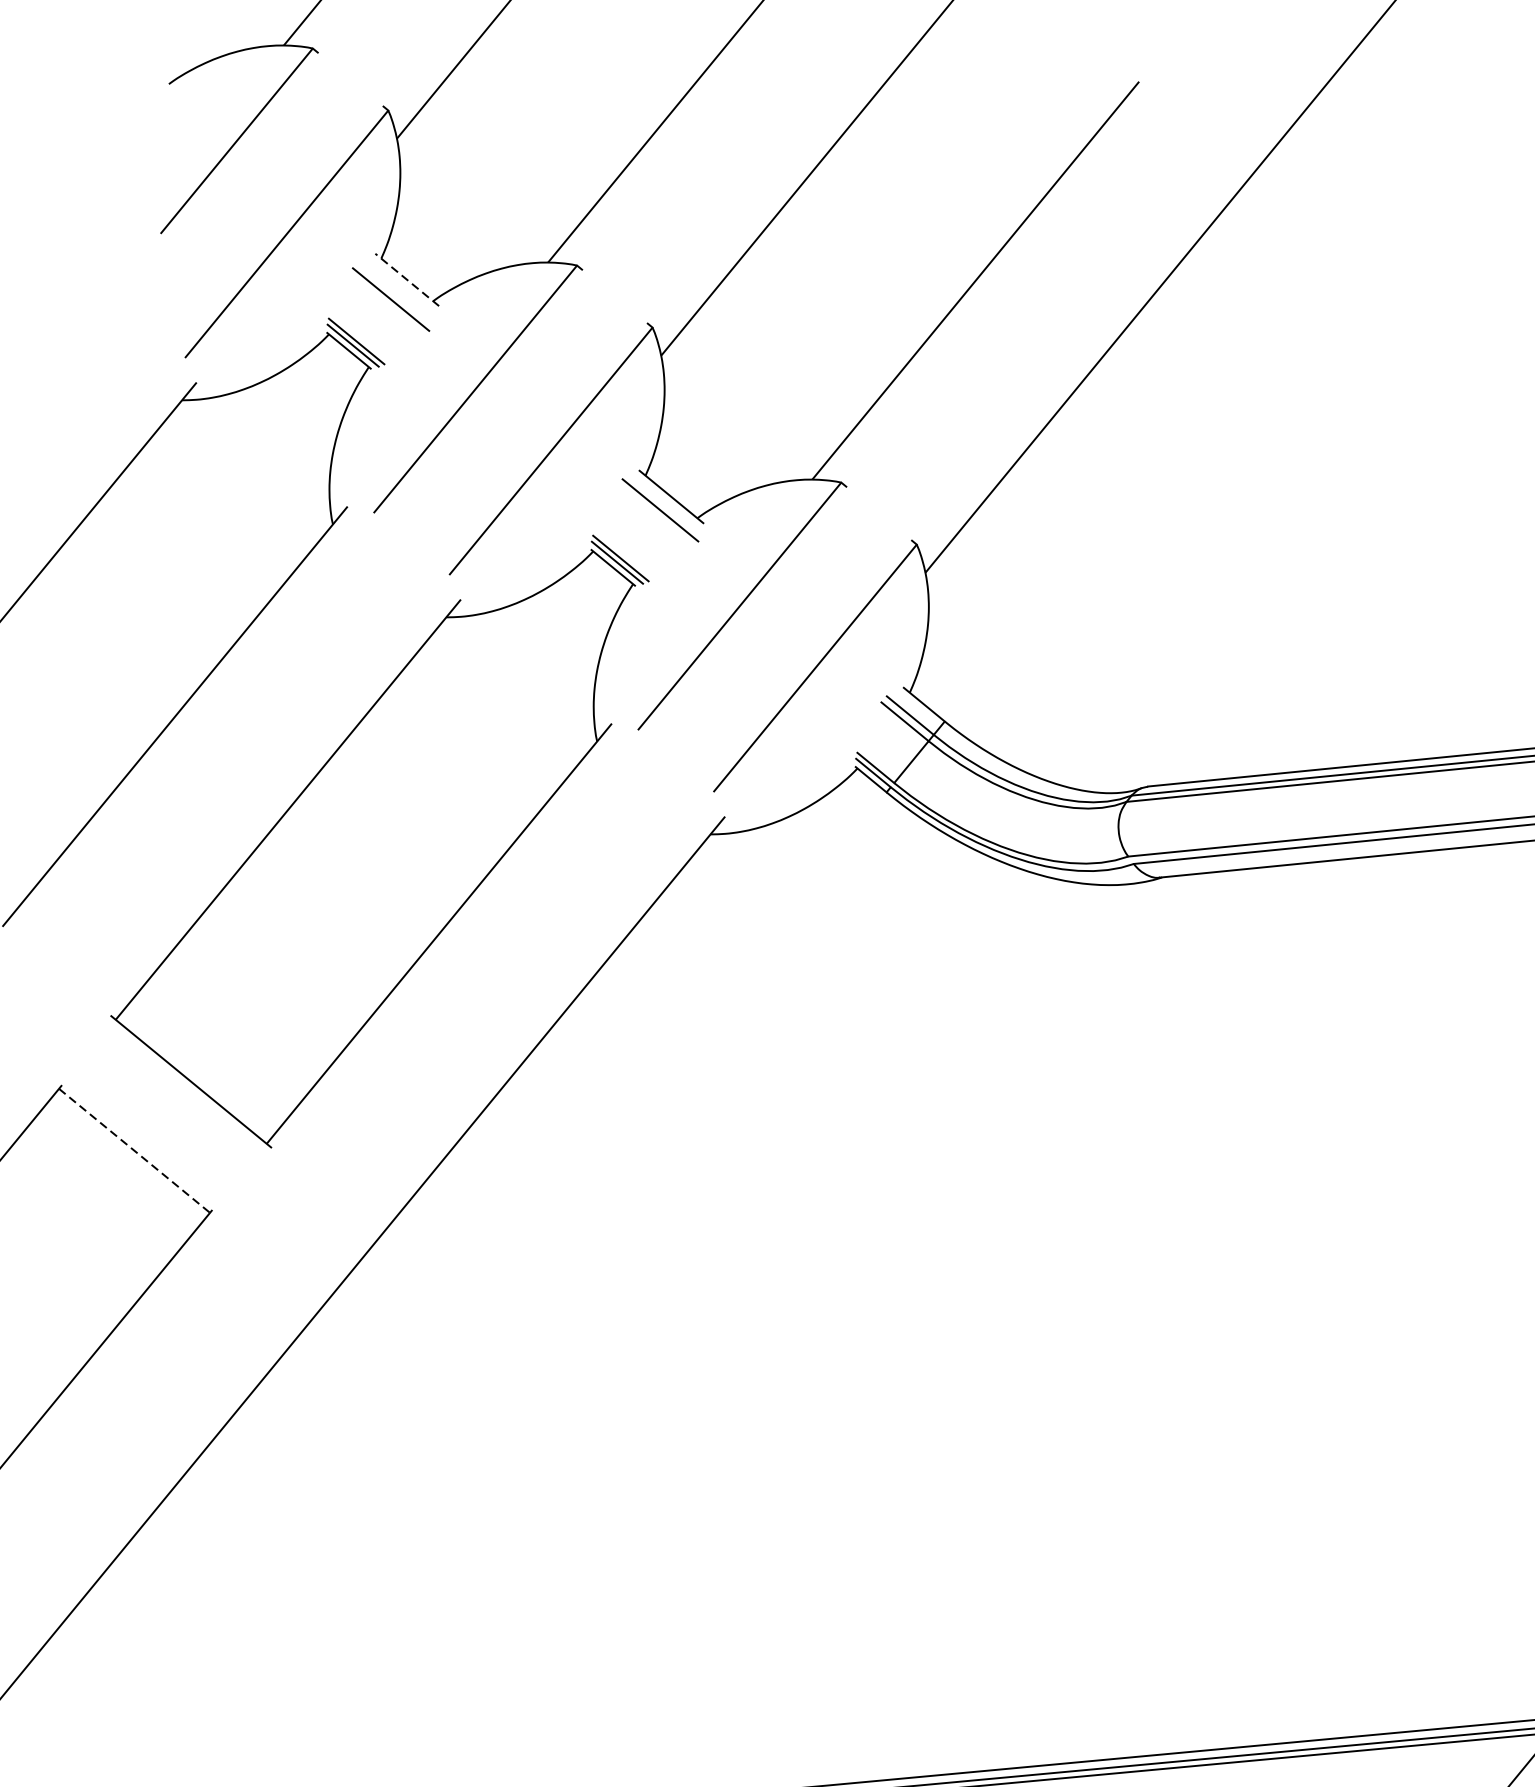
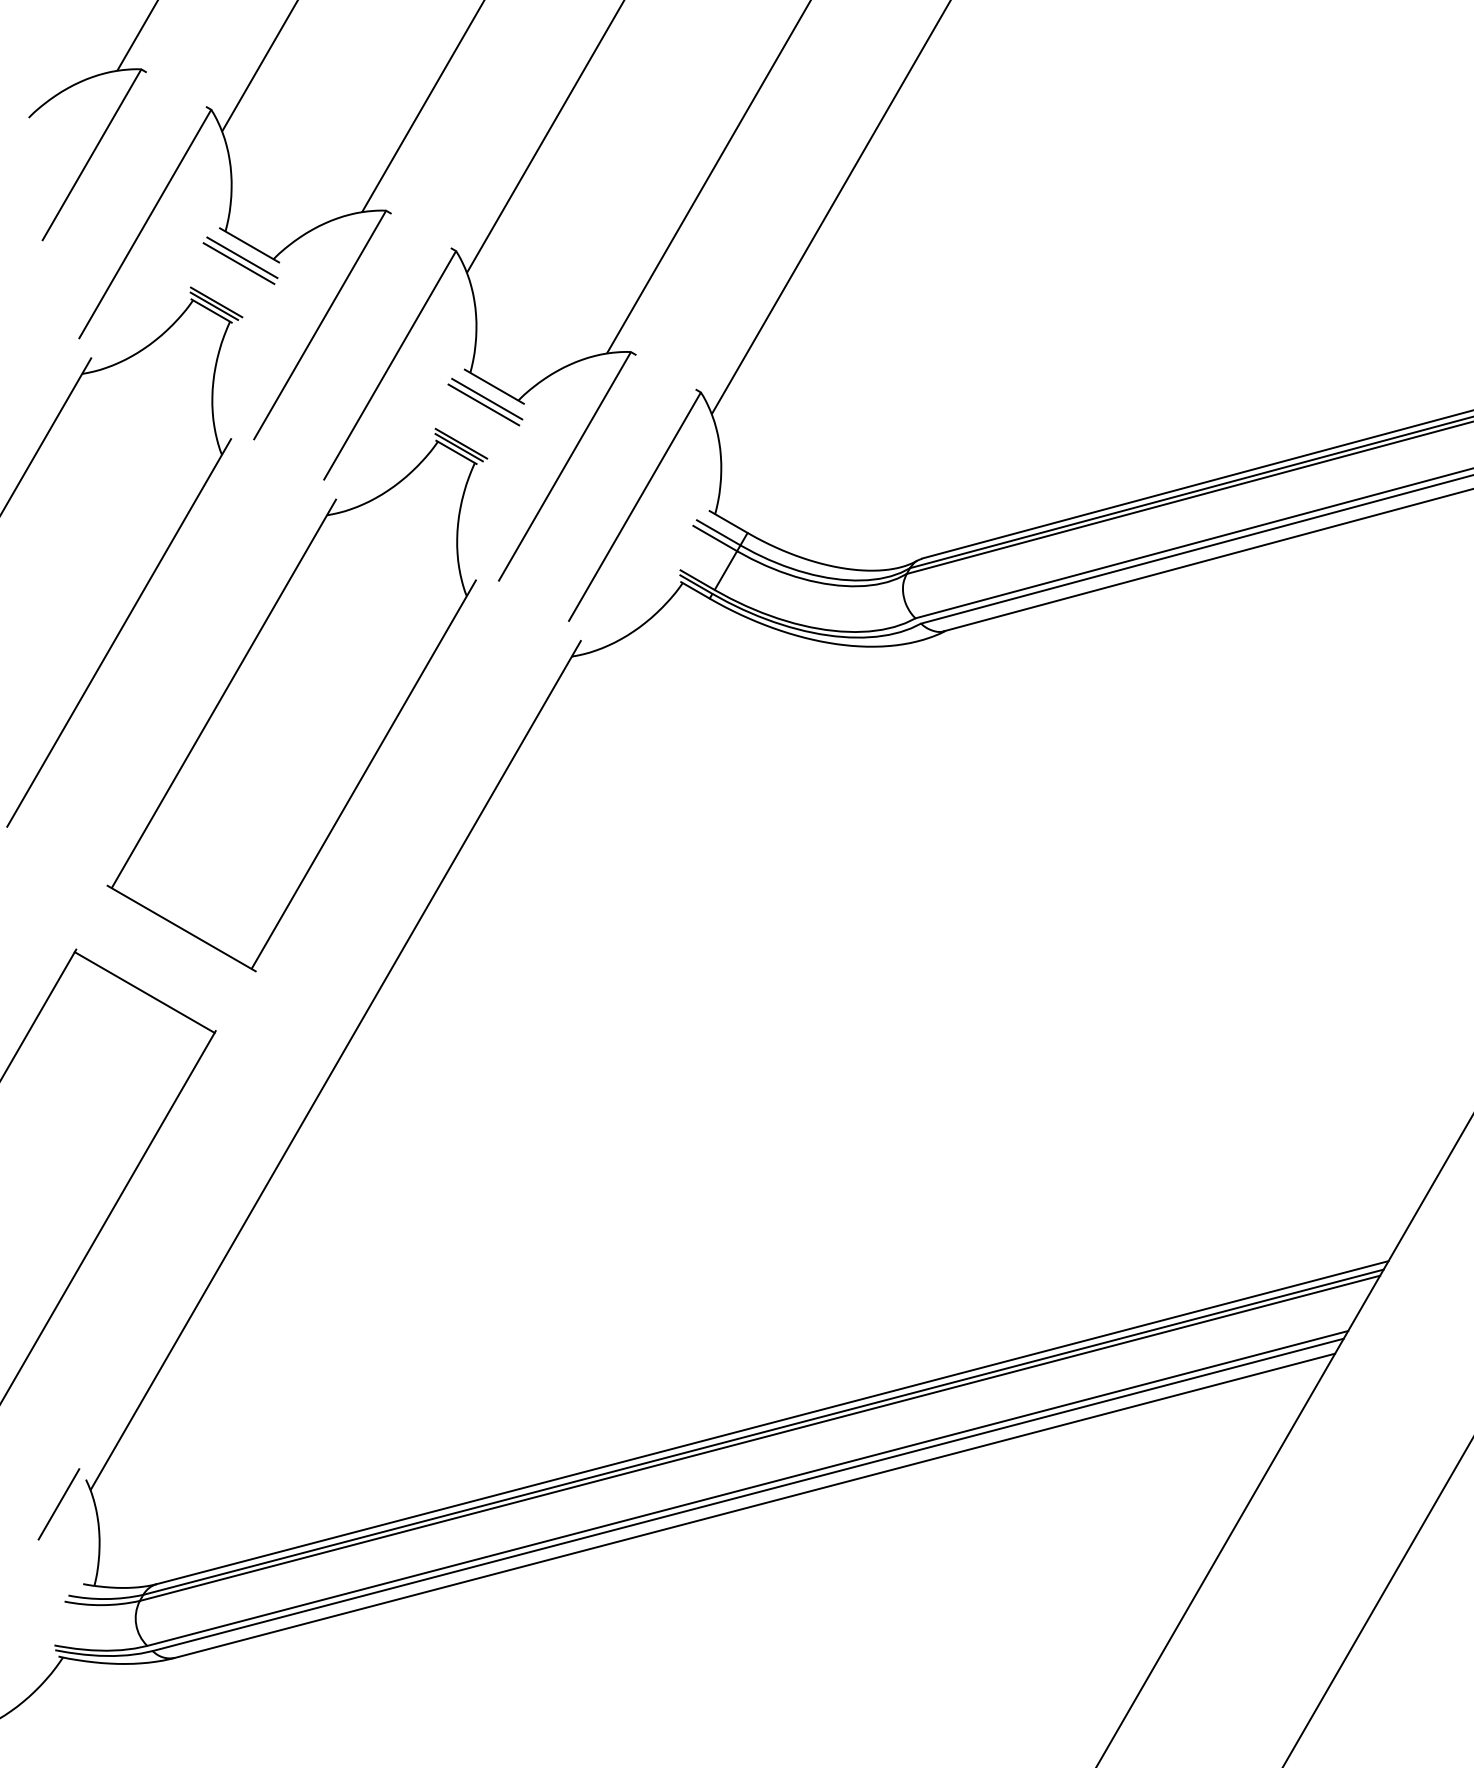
line: (407, 280) -> (249, 245), dashed -> solid
line: (396, 292) -> (242, 257), added
line: (654, 516) -> (483, 404), added
line: (134, 1150) -> (144, 992), dashed -> solid

